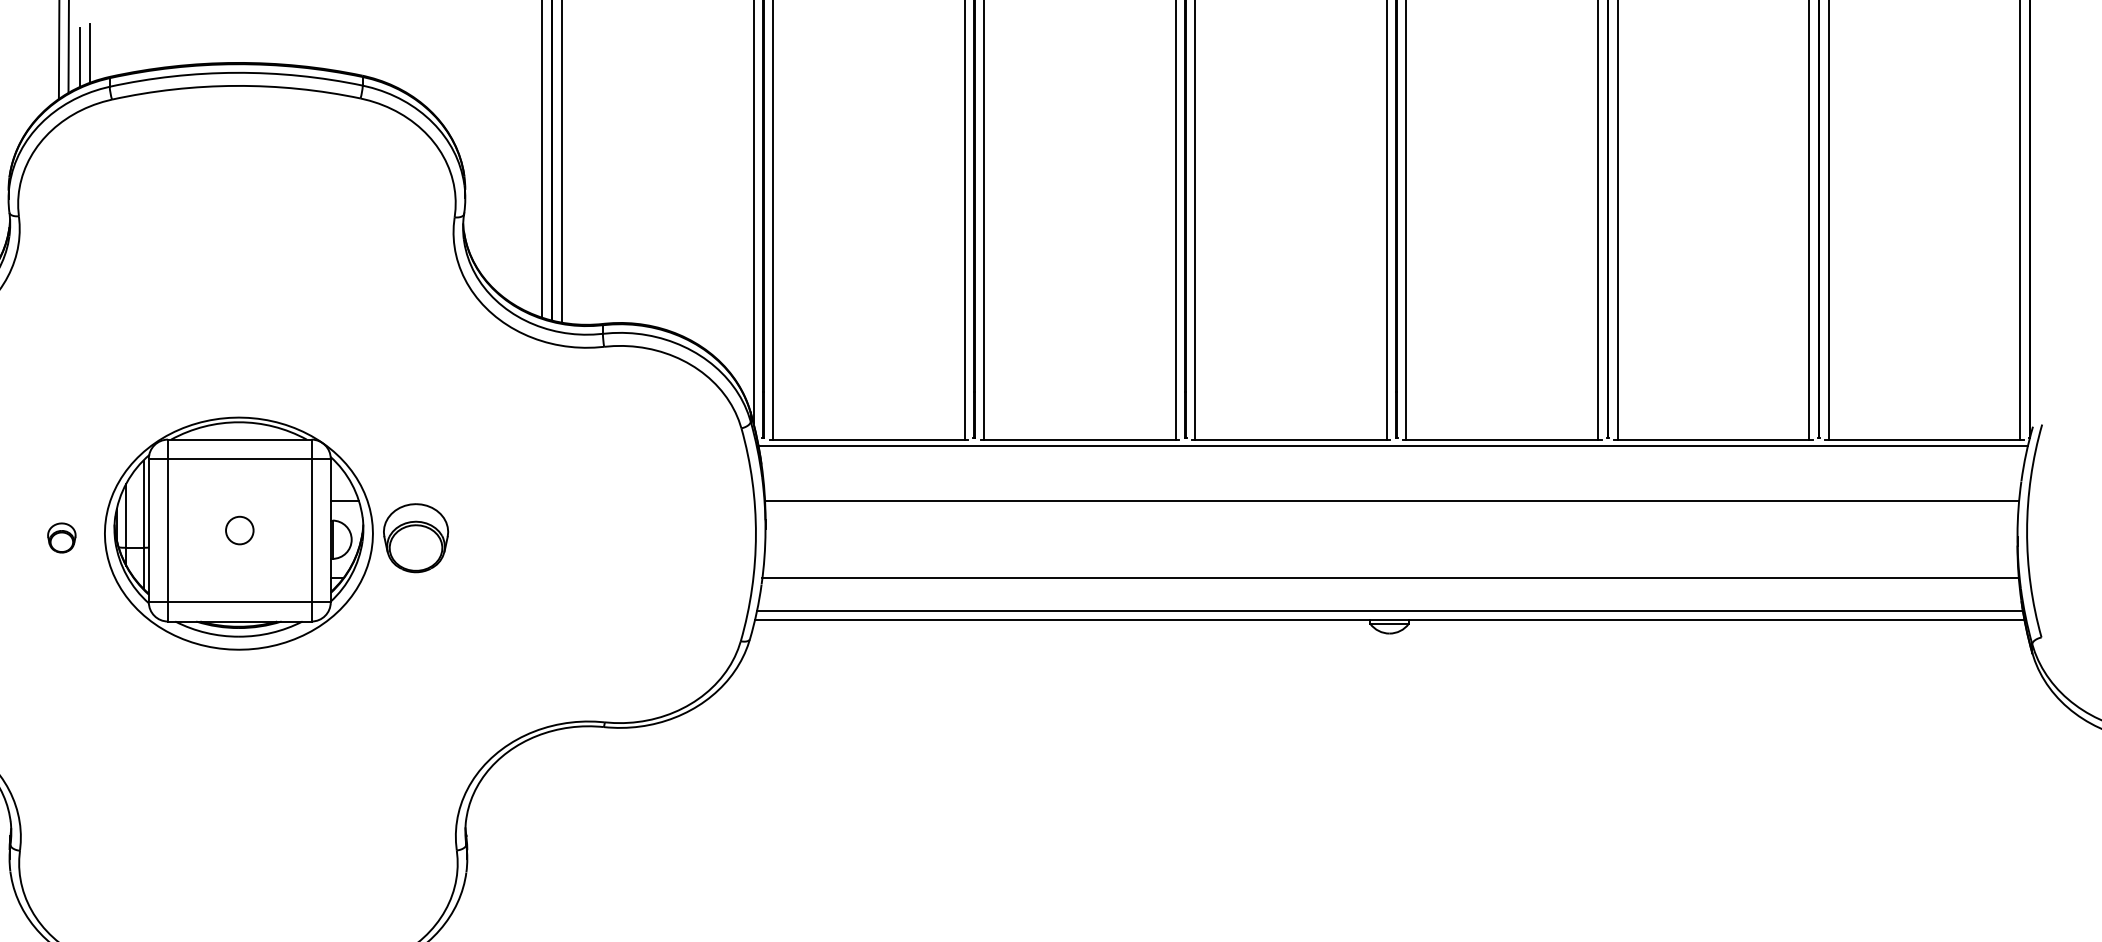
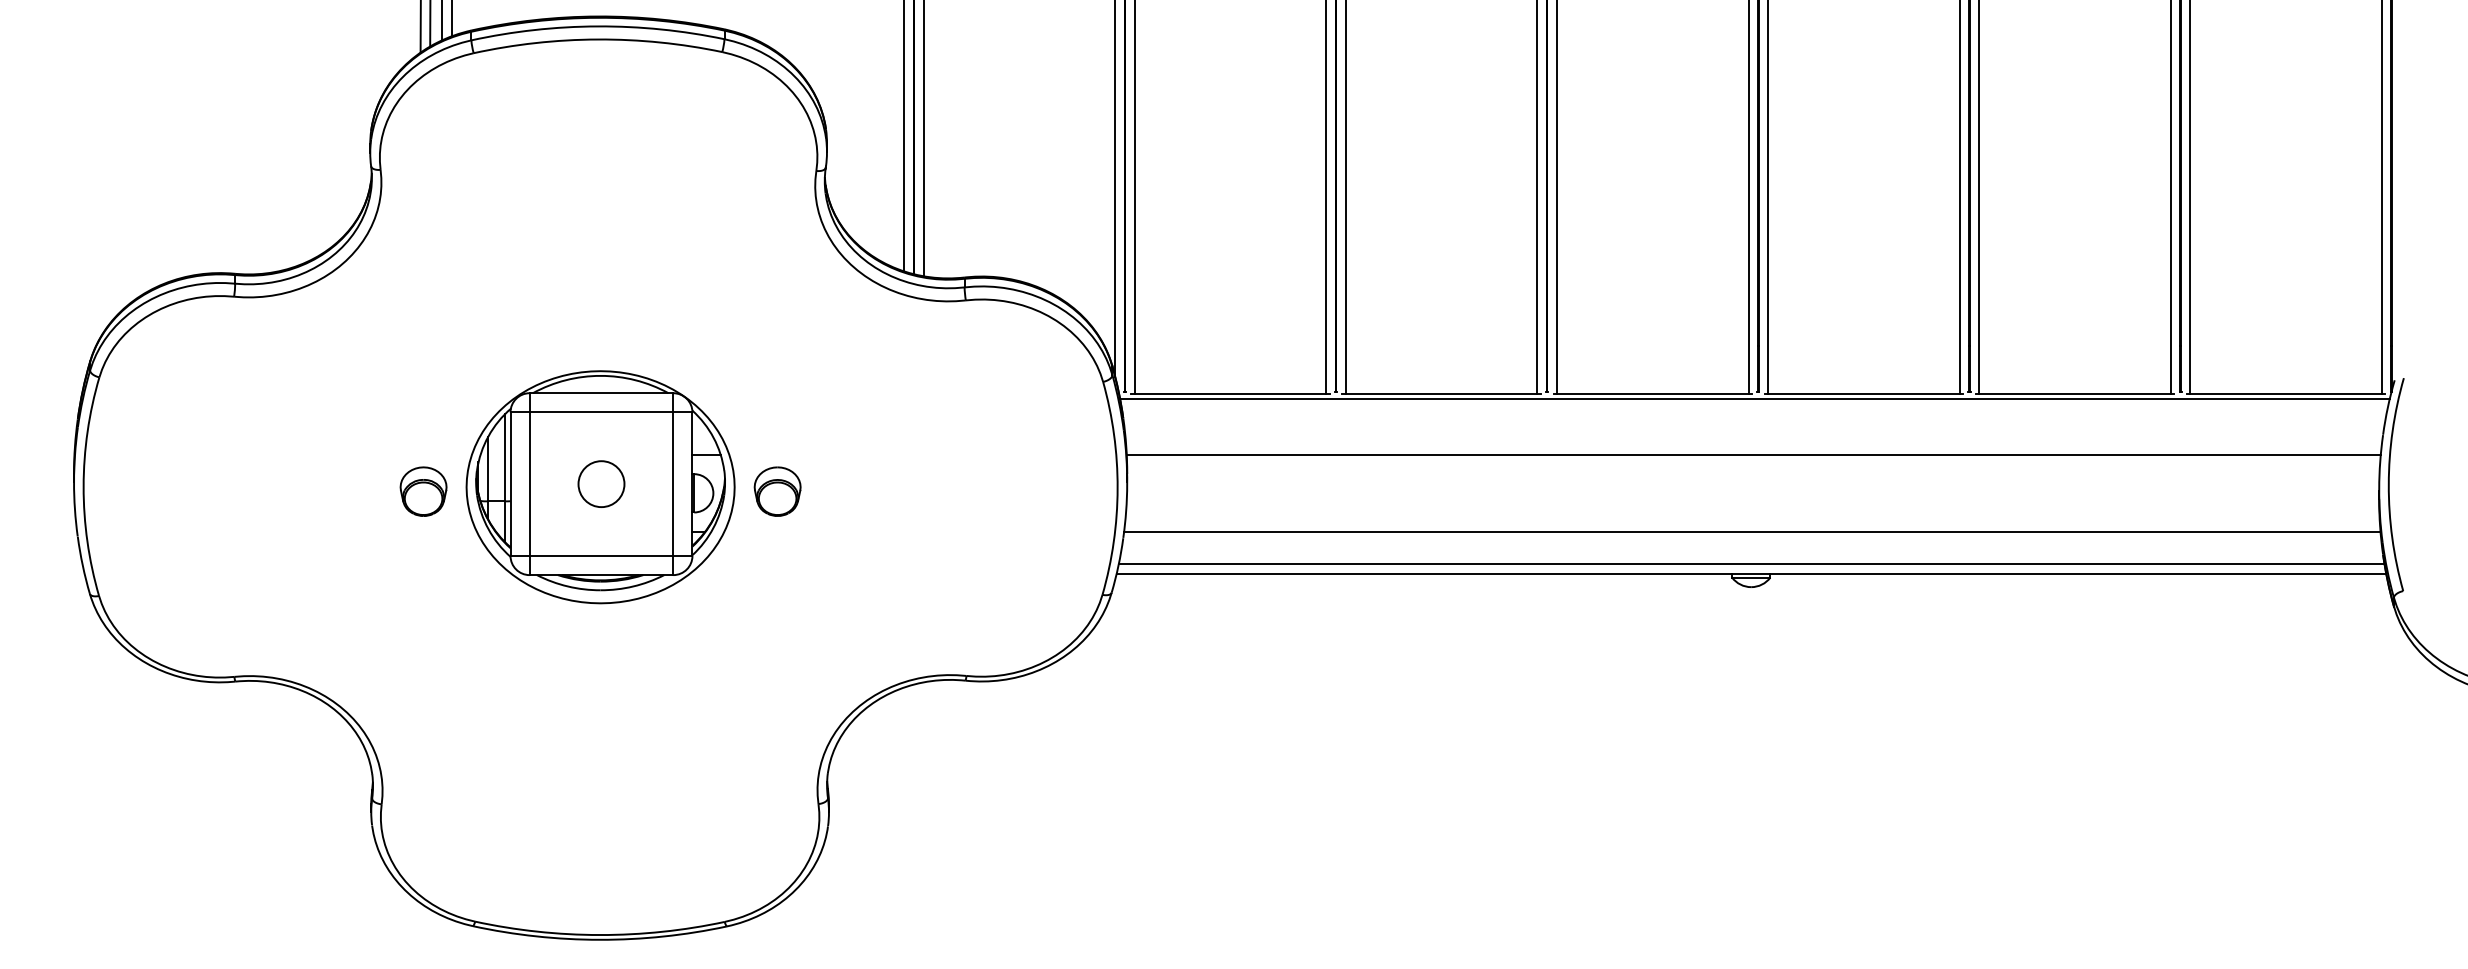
circle: (239, 530) -> (601, 484), size x1.67
part: (61, 537) -> (423, 491), size x1.67
part: (415, 537) -> (777, 491), size x0.71

